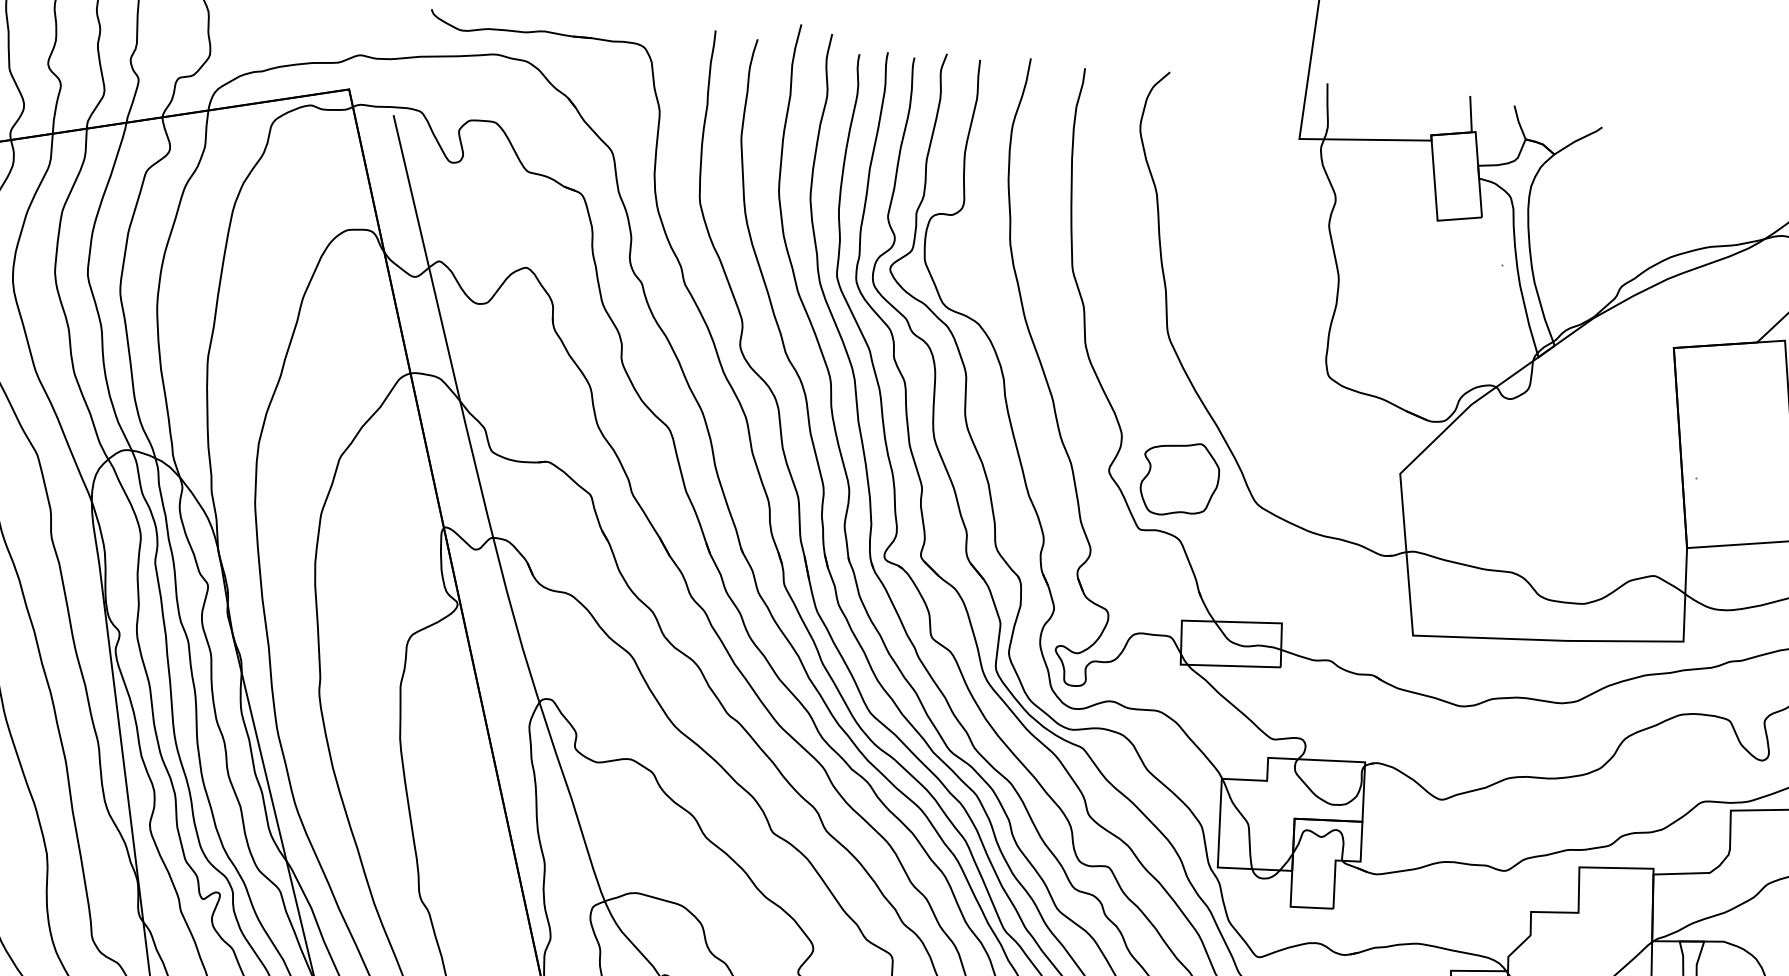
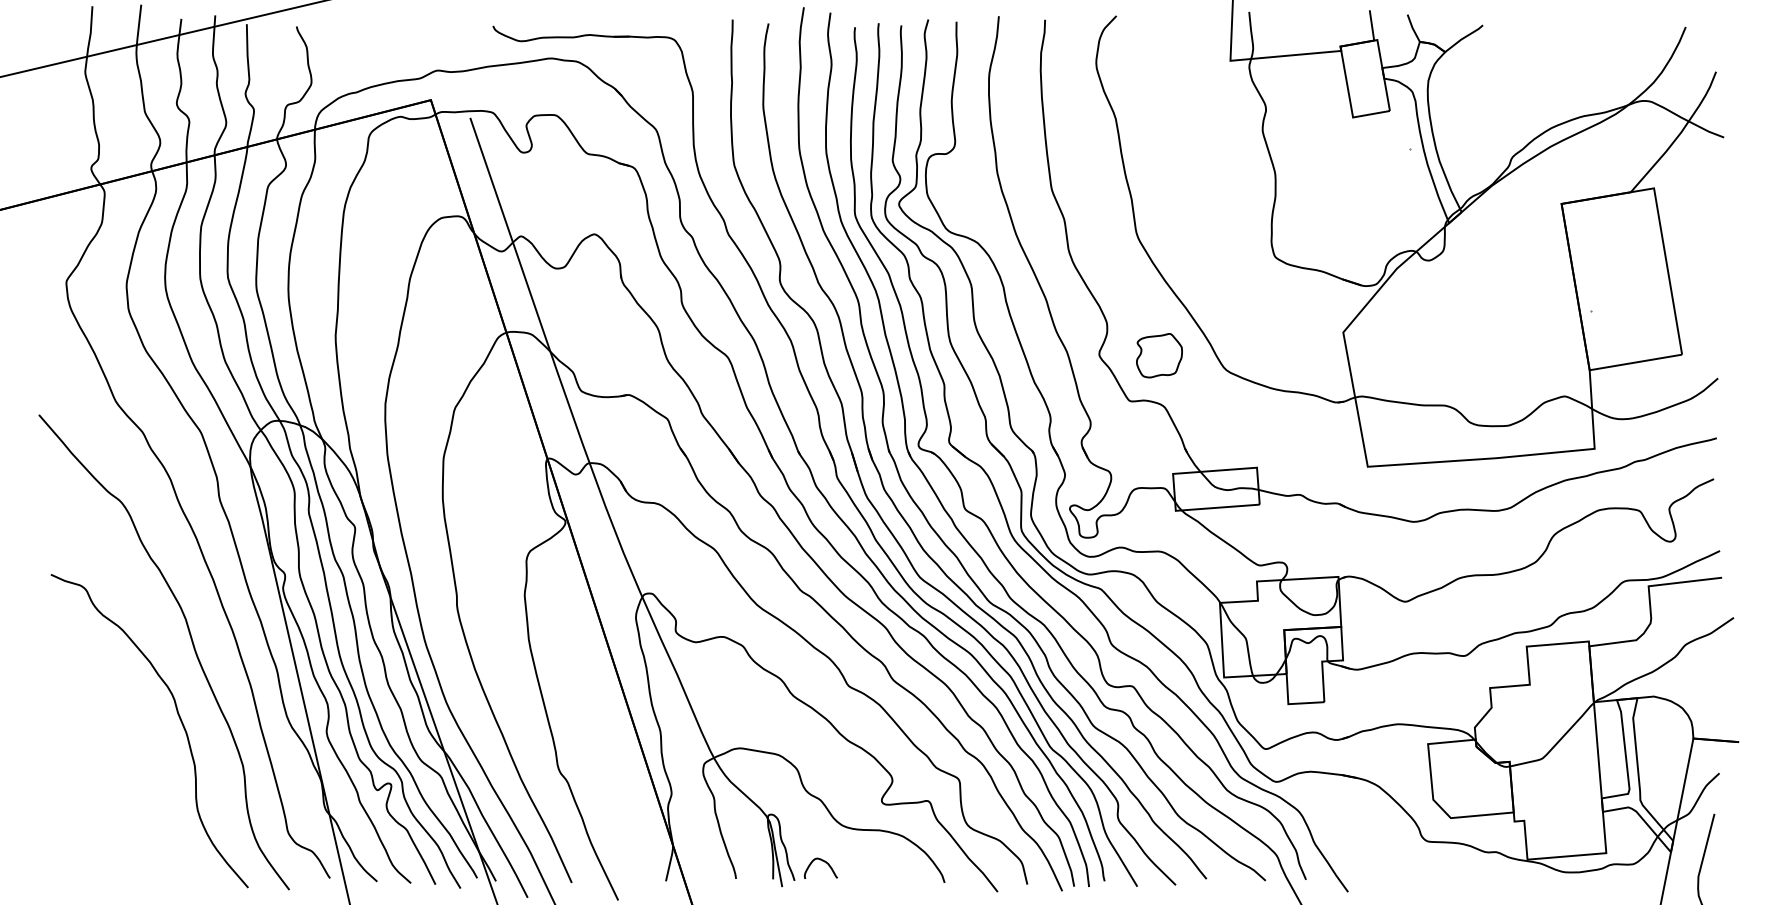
part: (1180, 478) -> (1159, 355), size x0.7

